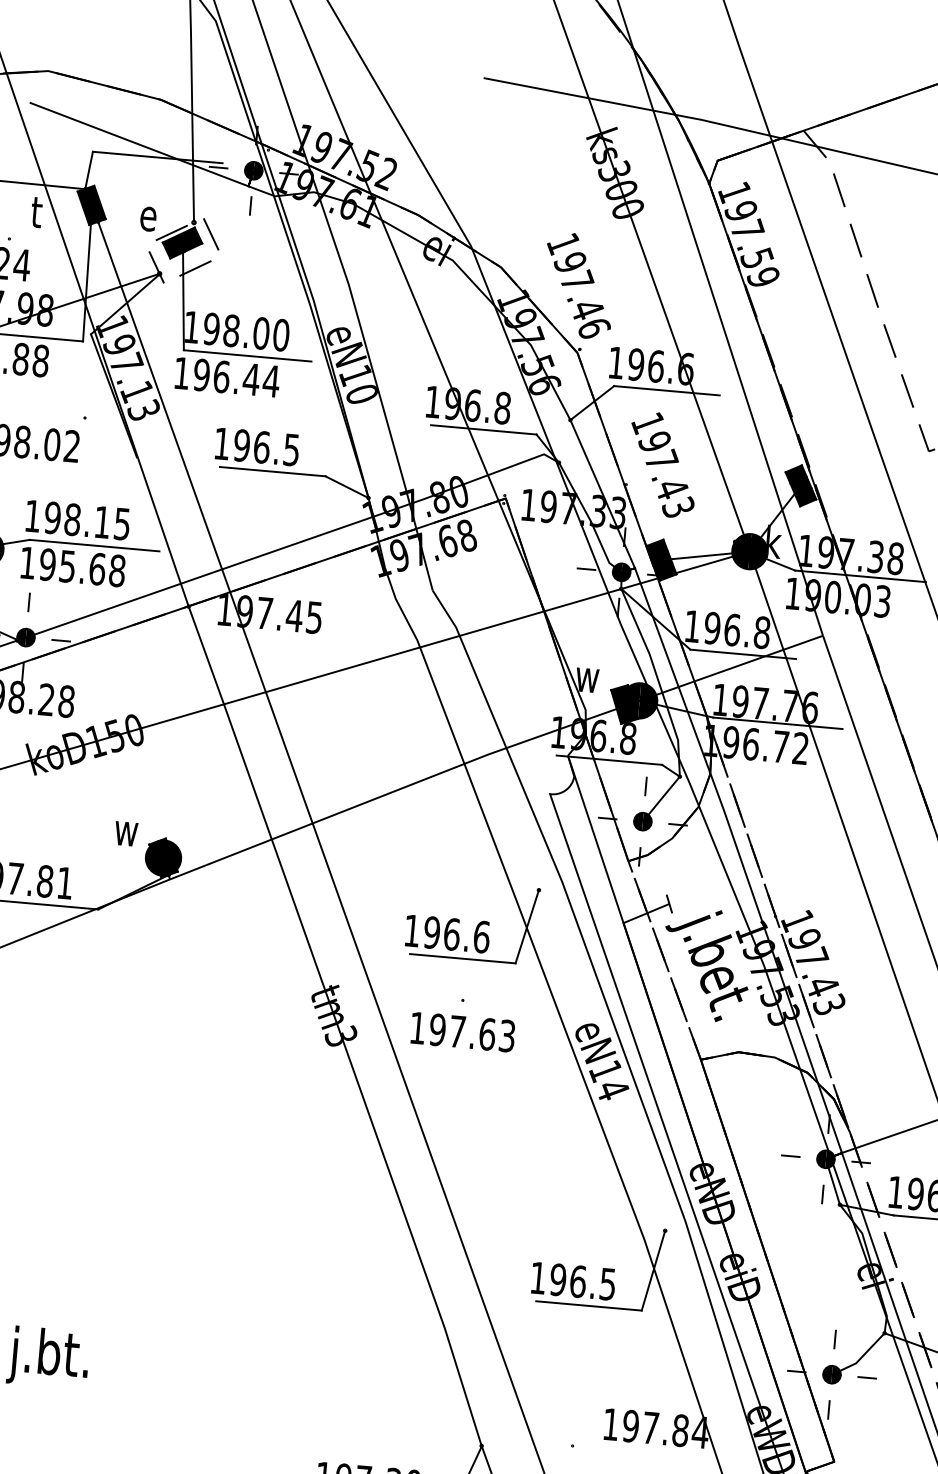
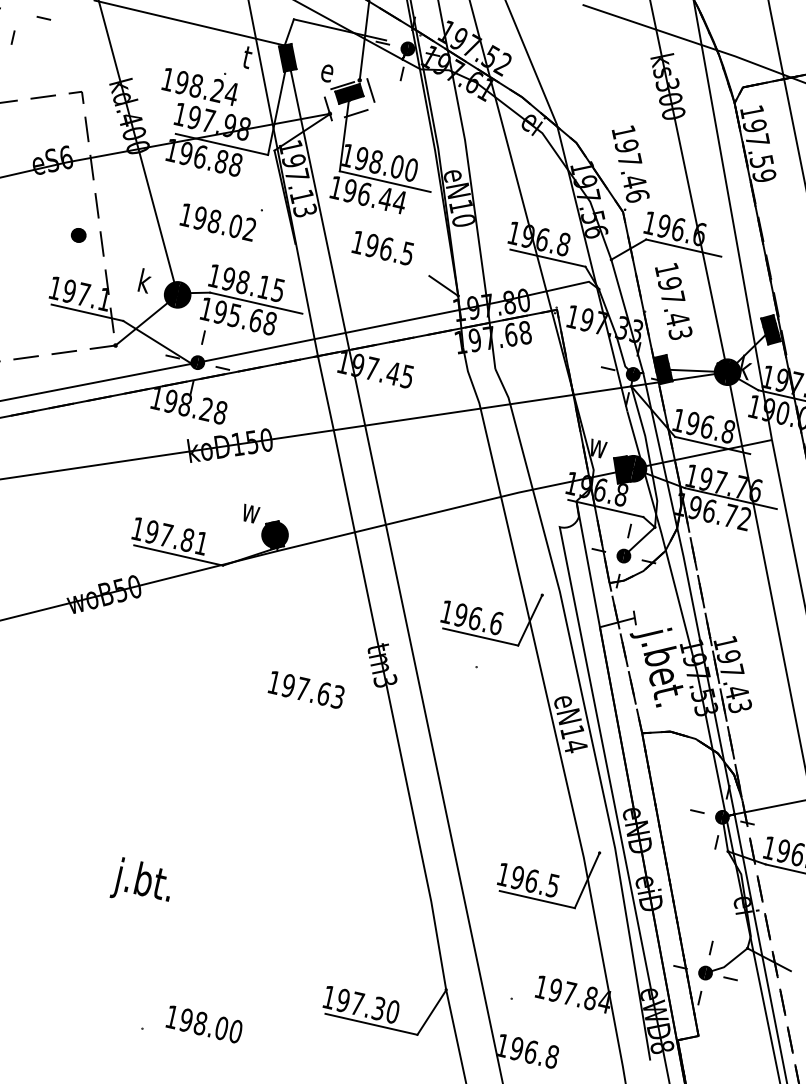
line: (272, 471) -> (391, 267), removed
text: (461, 1031) -> (305, 689), moved

